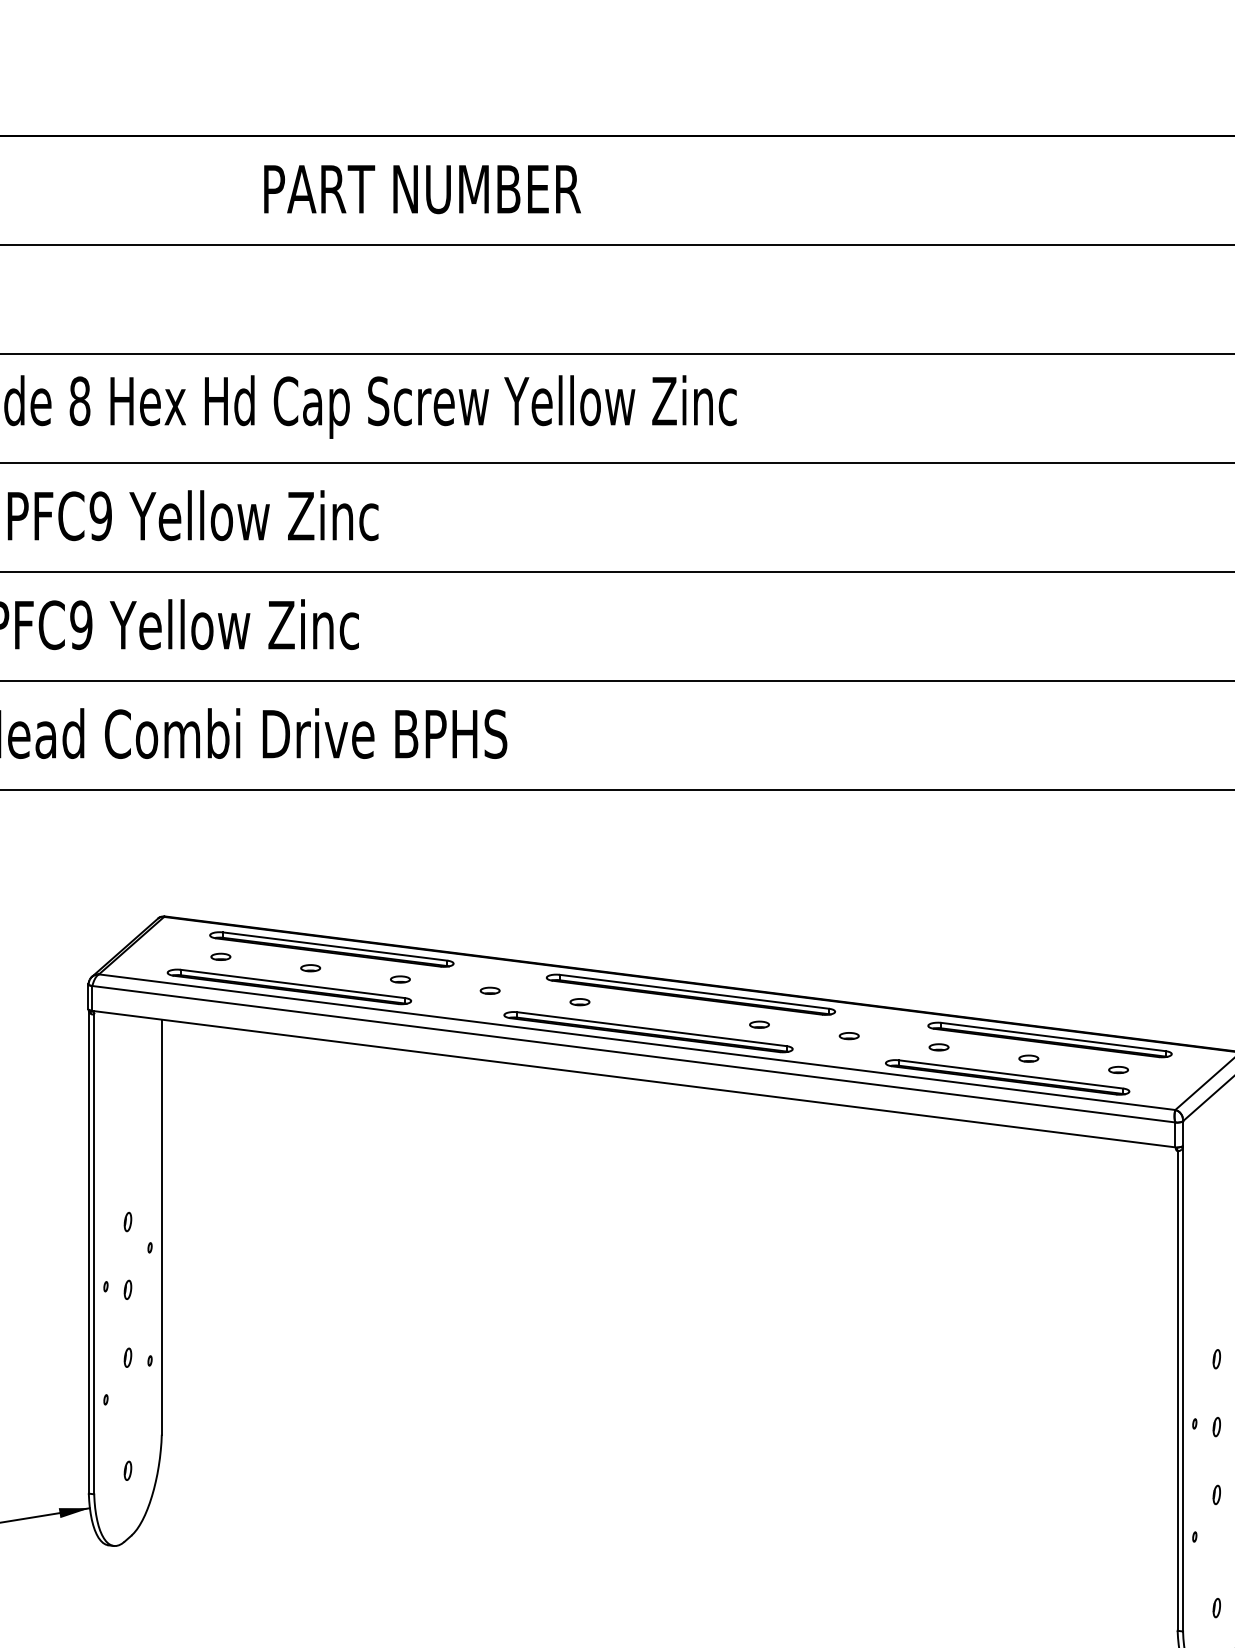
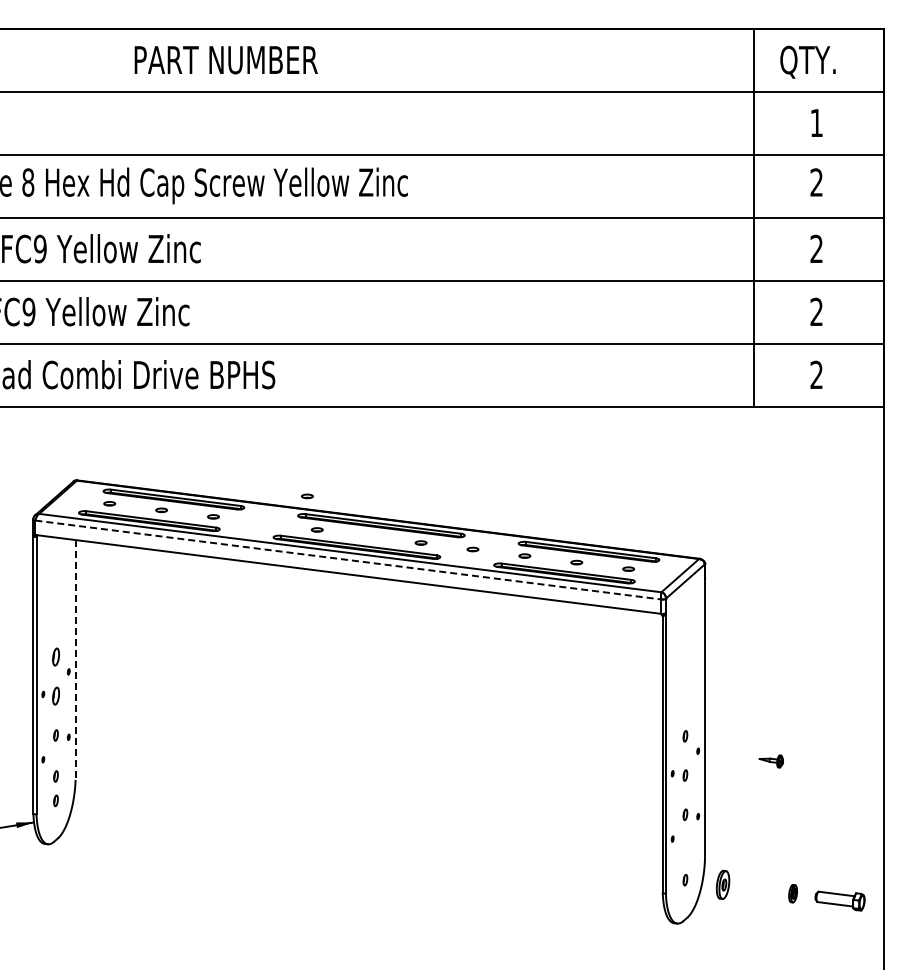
part: (490, 991) -> (307, 496), moved
line: (633, 1055) -> (348, 560), solid -> dashed
part: (127, 1221) -> (55, 656), size x1.6
line: (161, 1228) -> (75, 660), solid -> dashed
part: (127, 1290) -> (55, 696), size x1.6
part: (127, 1428) -> (55, 776), added

